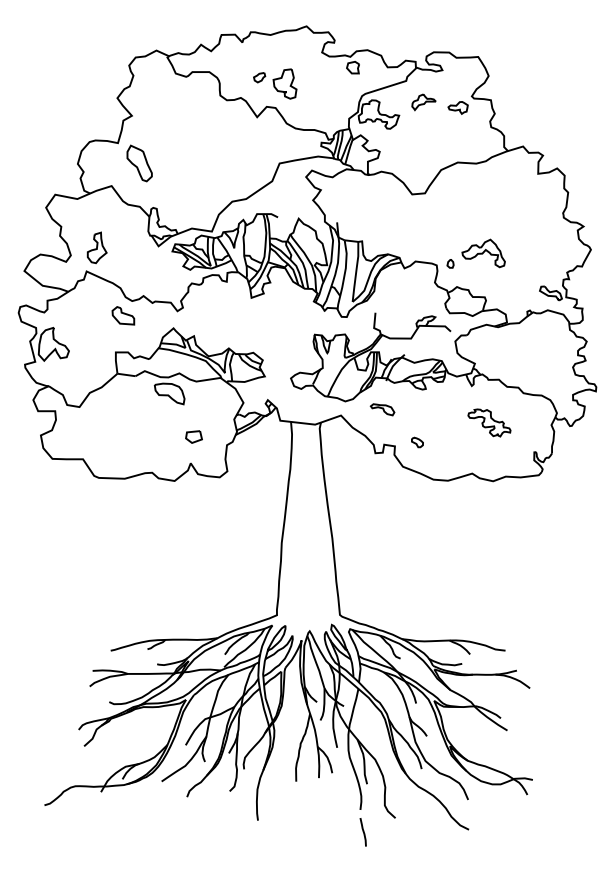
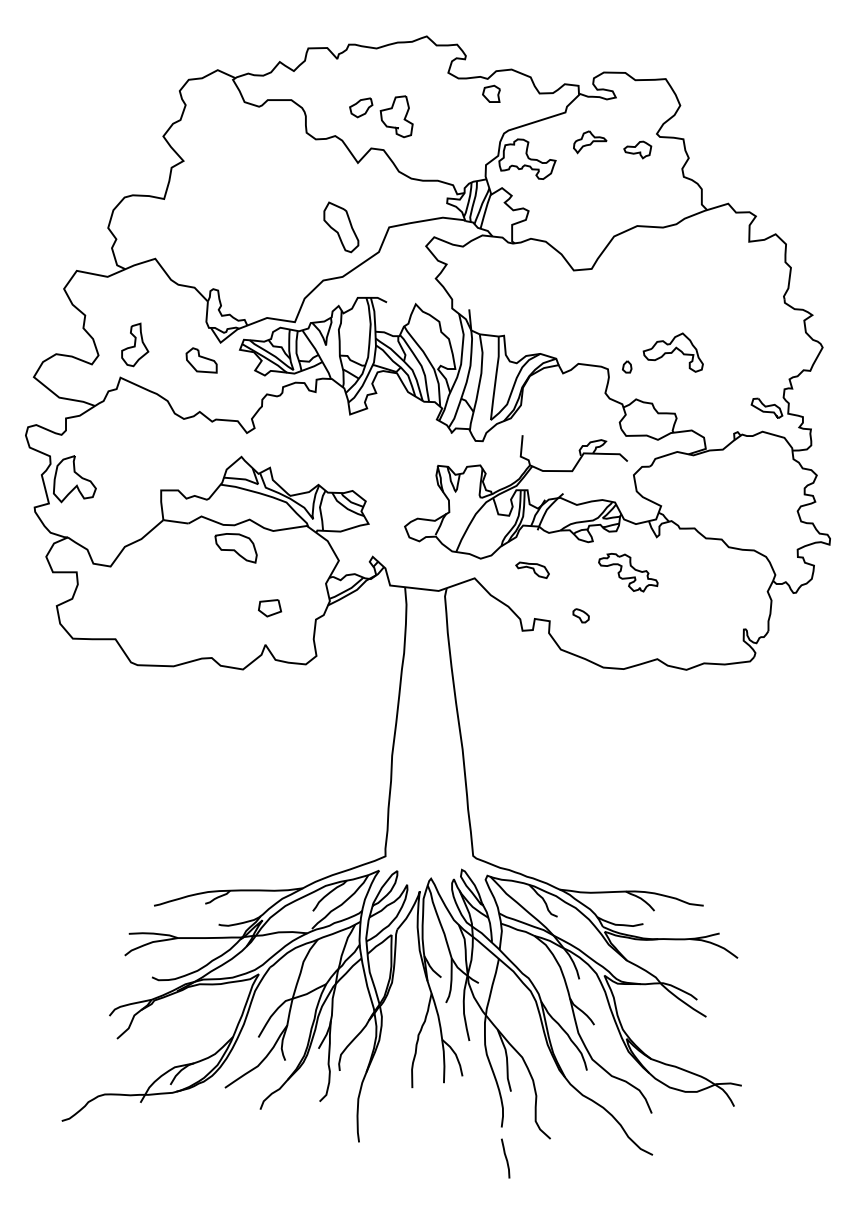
part: (259, 77) -> (361, 107), size x1.43
part: (139, 163) -> (341, 227), moved
part: (123, 315) -> (201, 360), moved
part: (489, 422) -> (628, 572), moved

